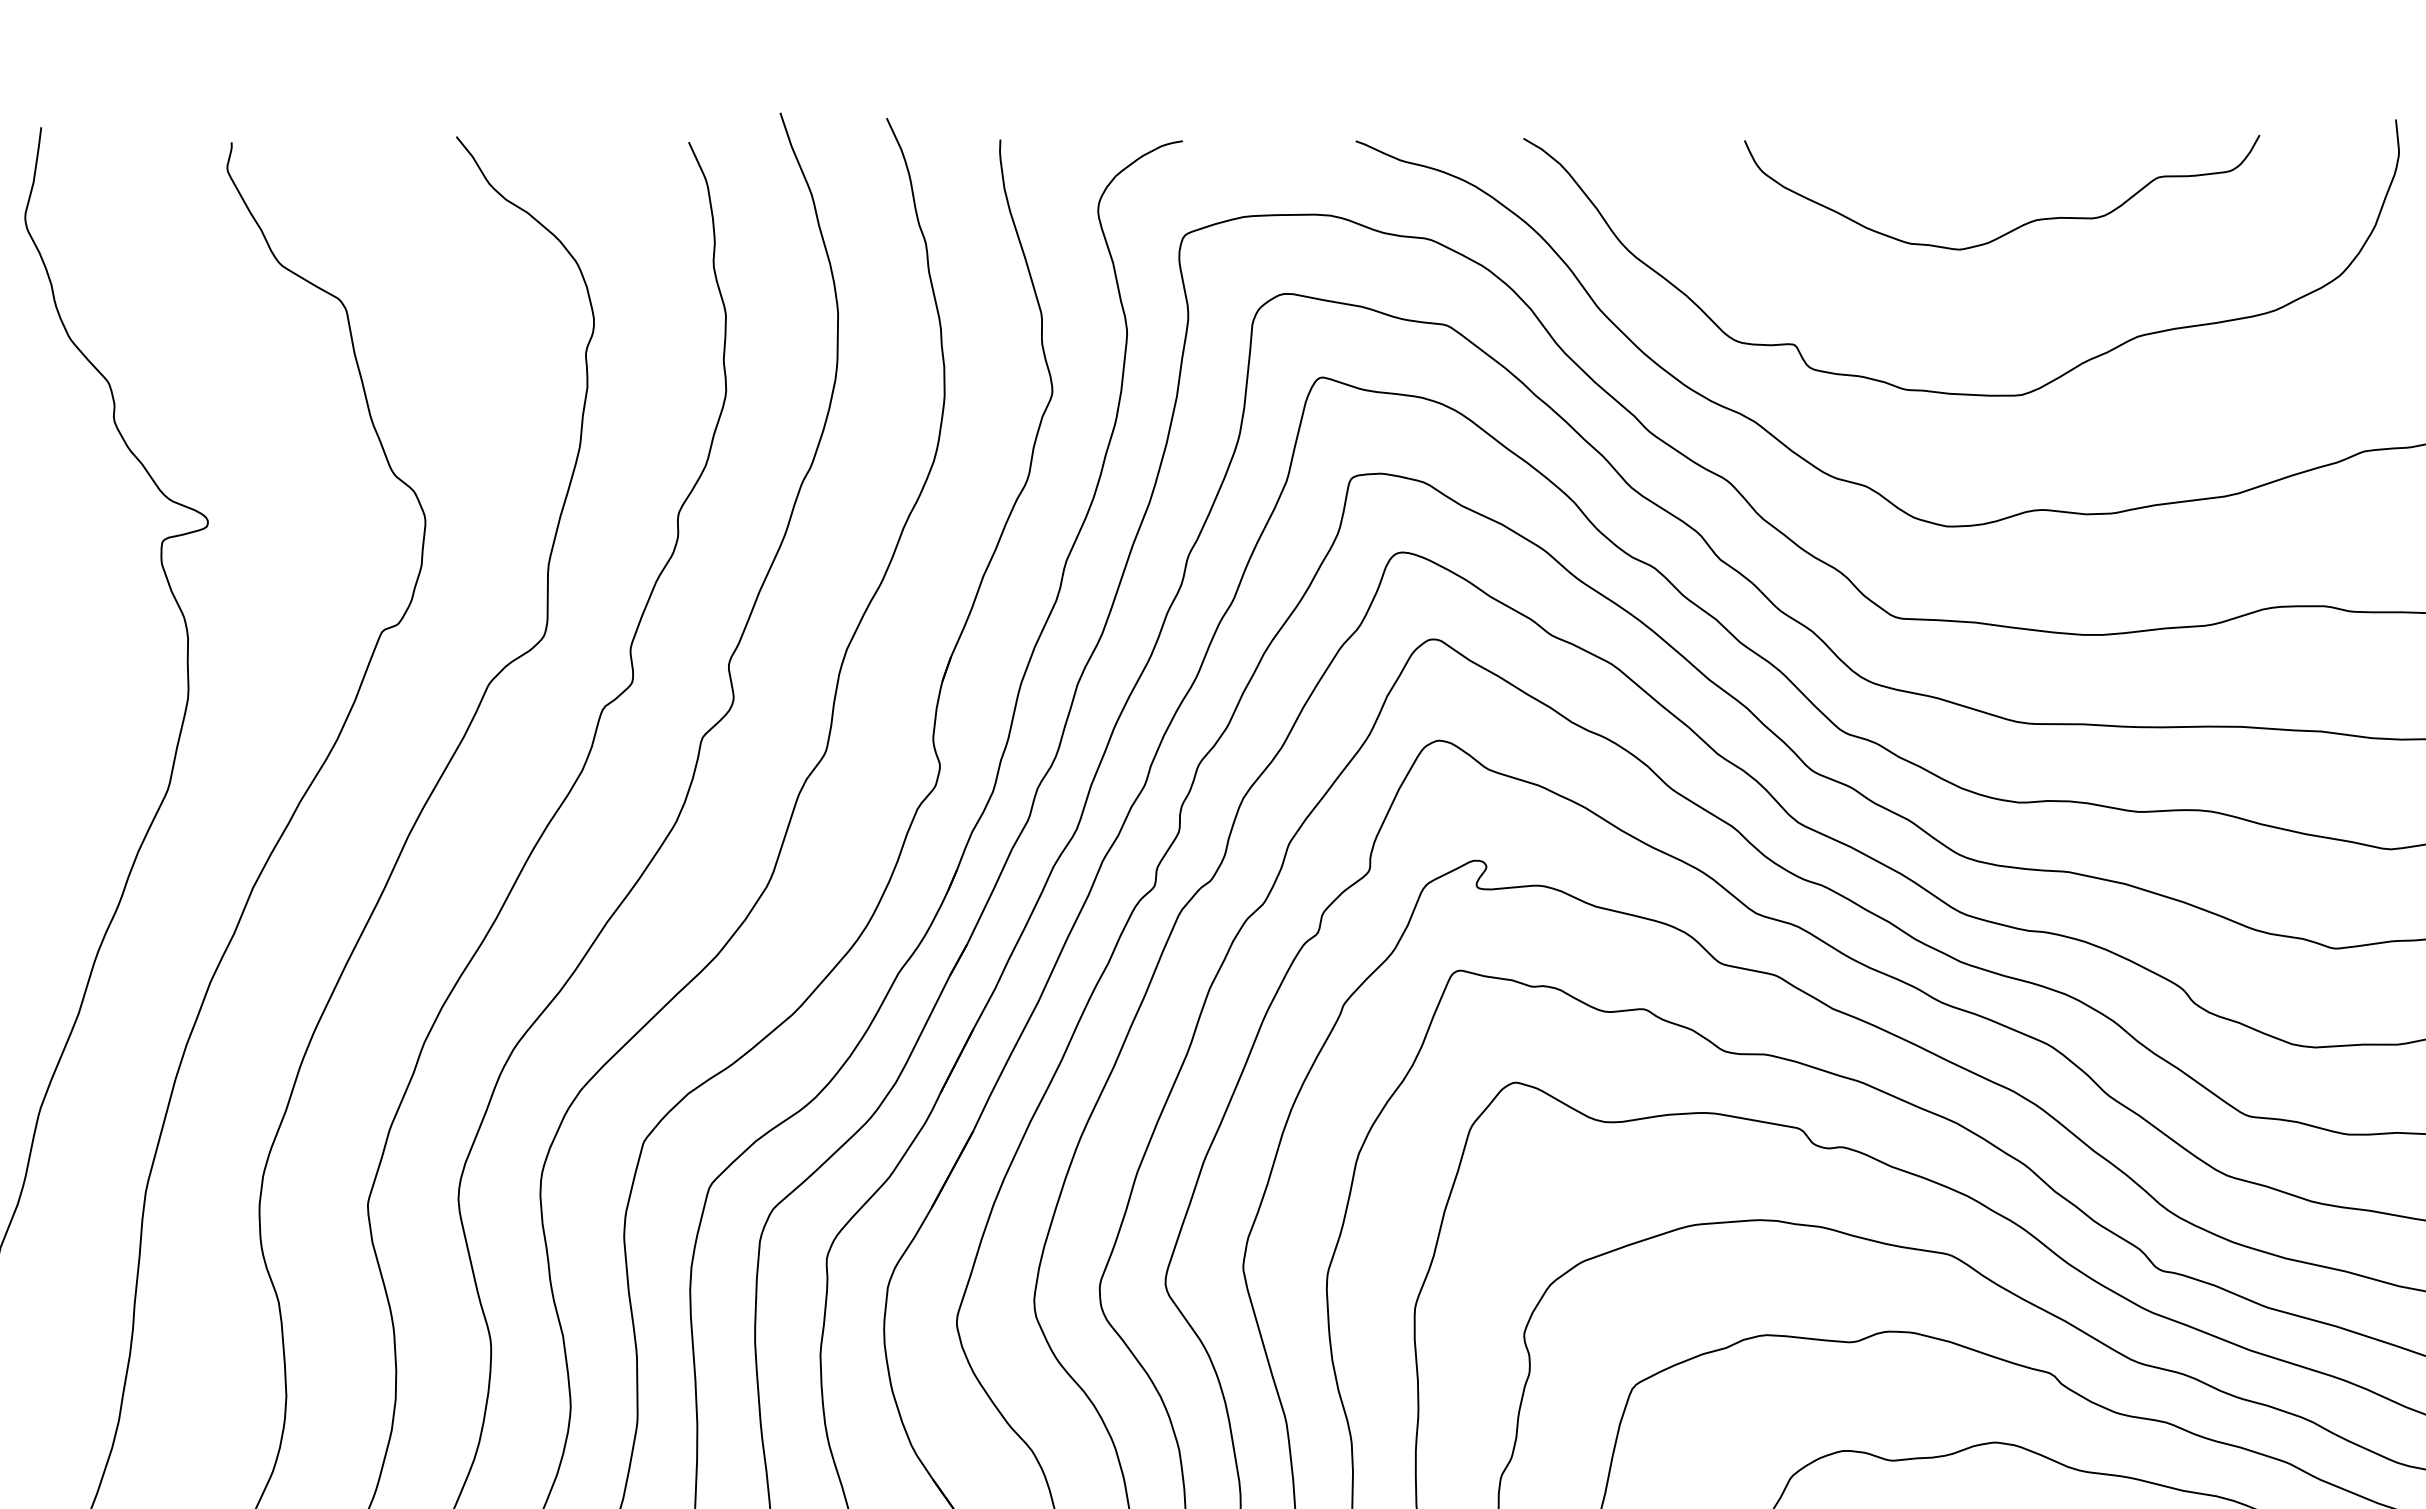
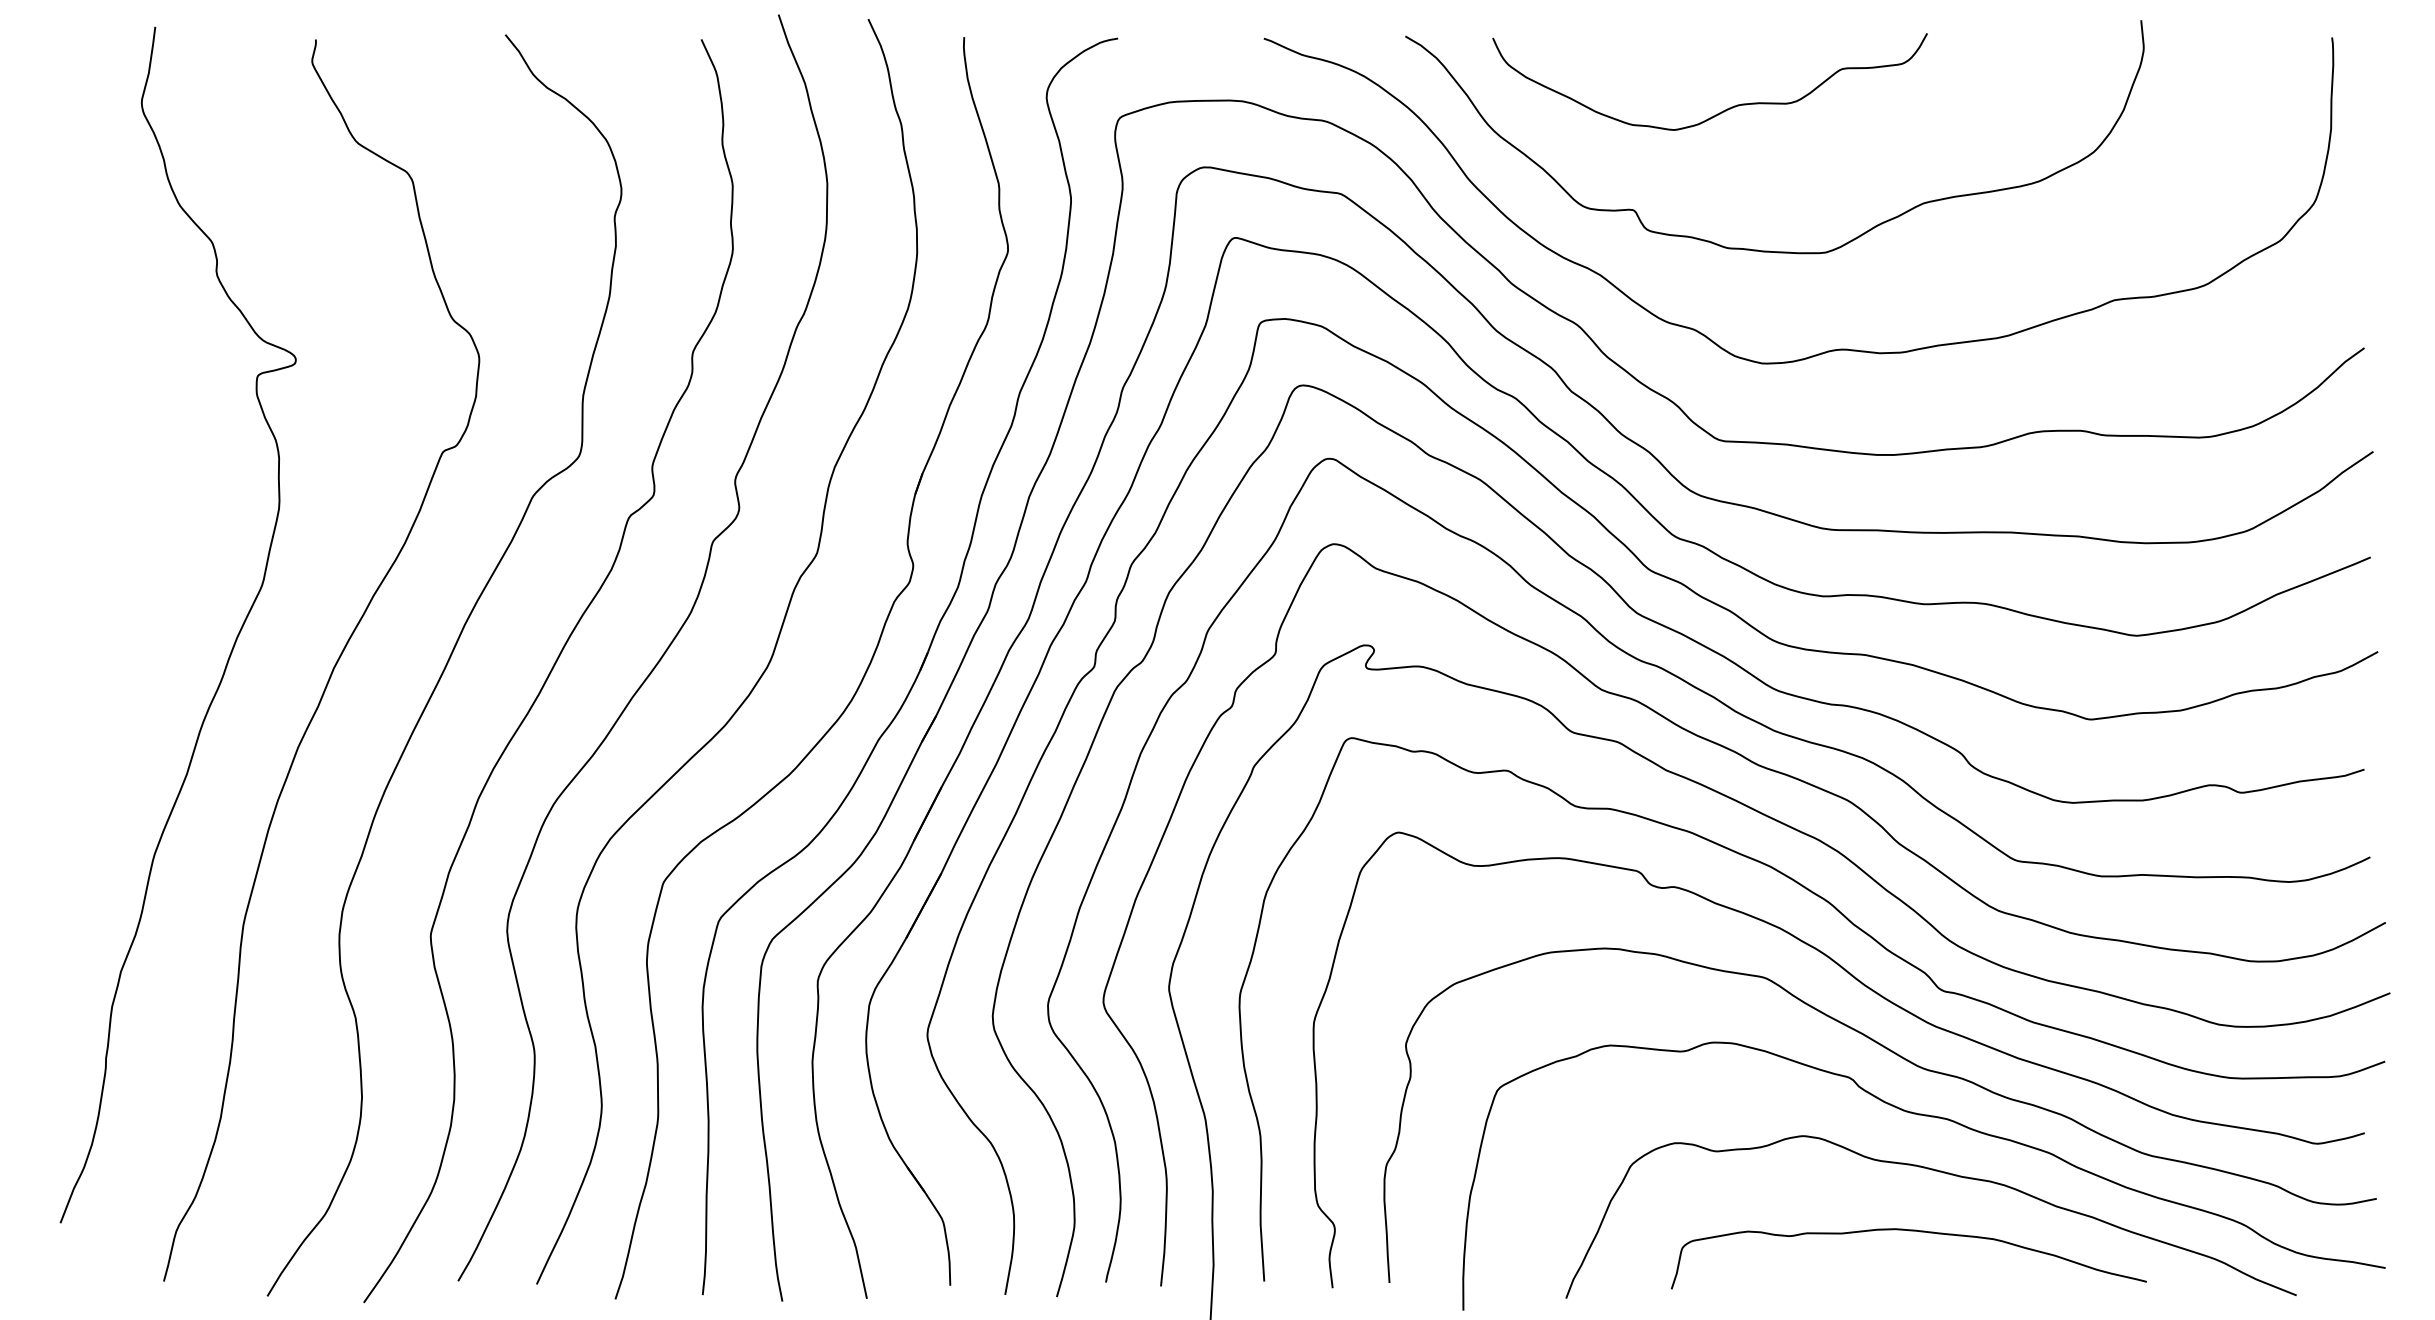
curve: (2018, 226) -> (1723, 110), moved

